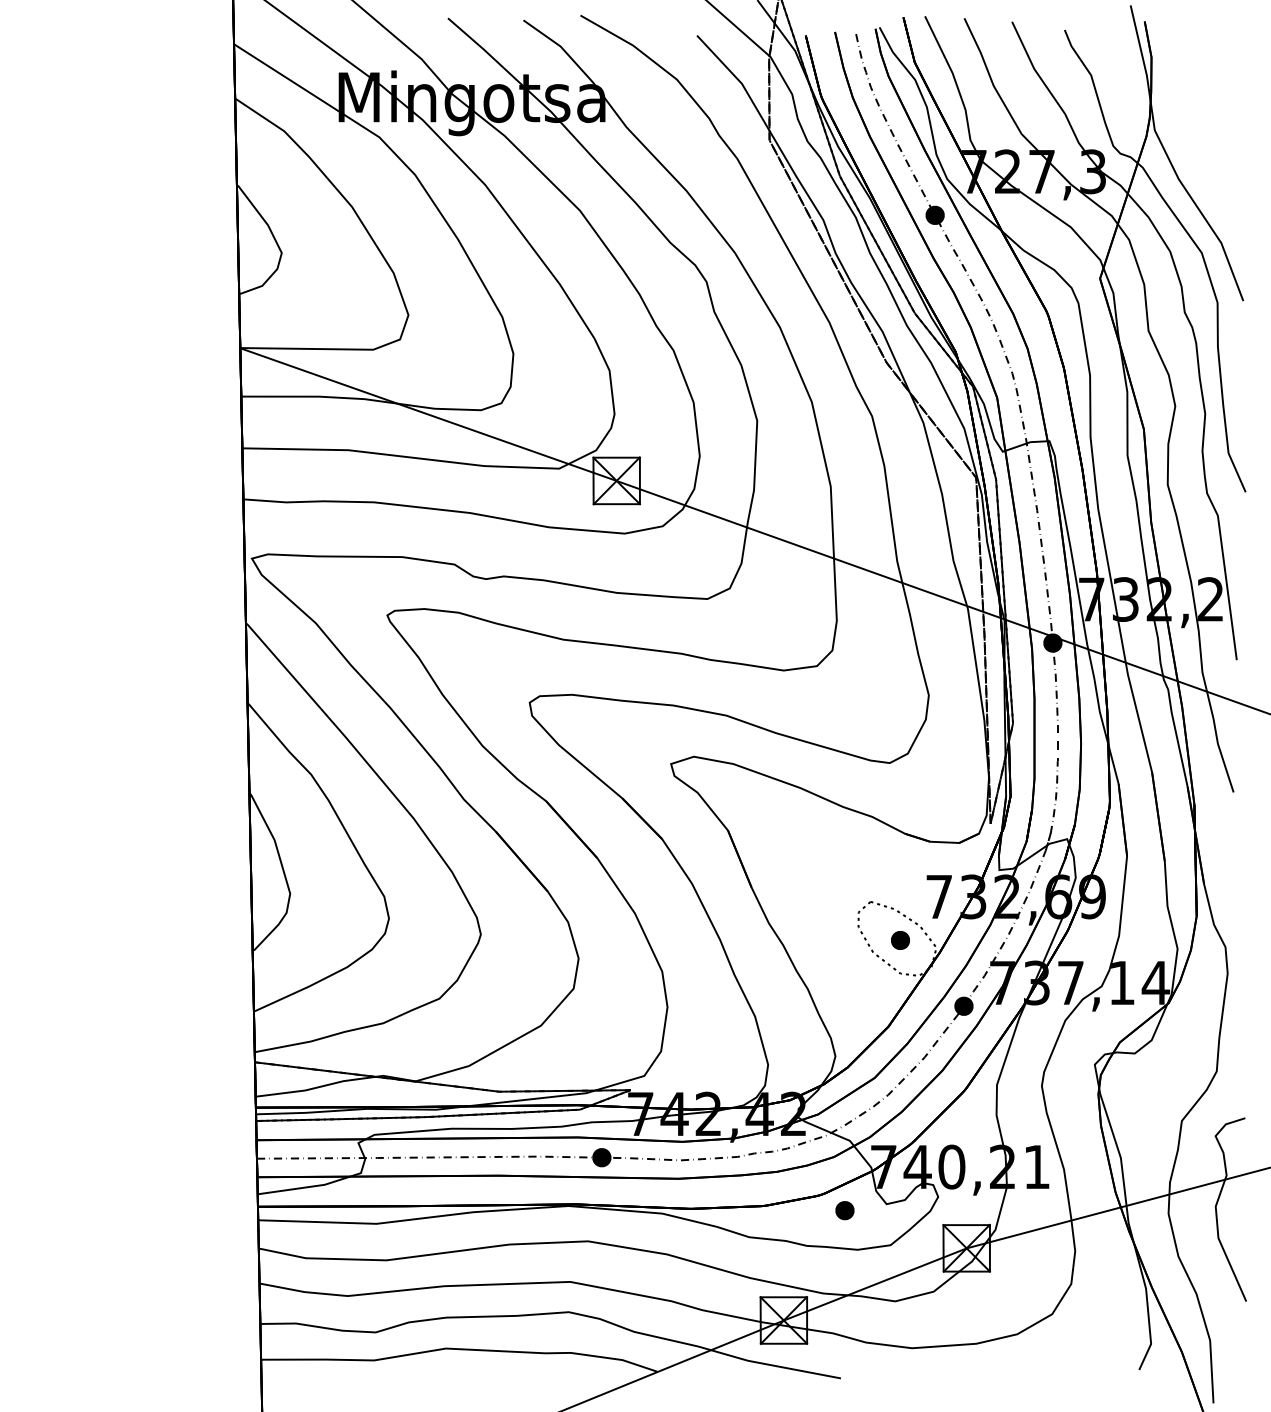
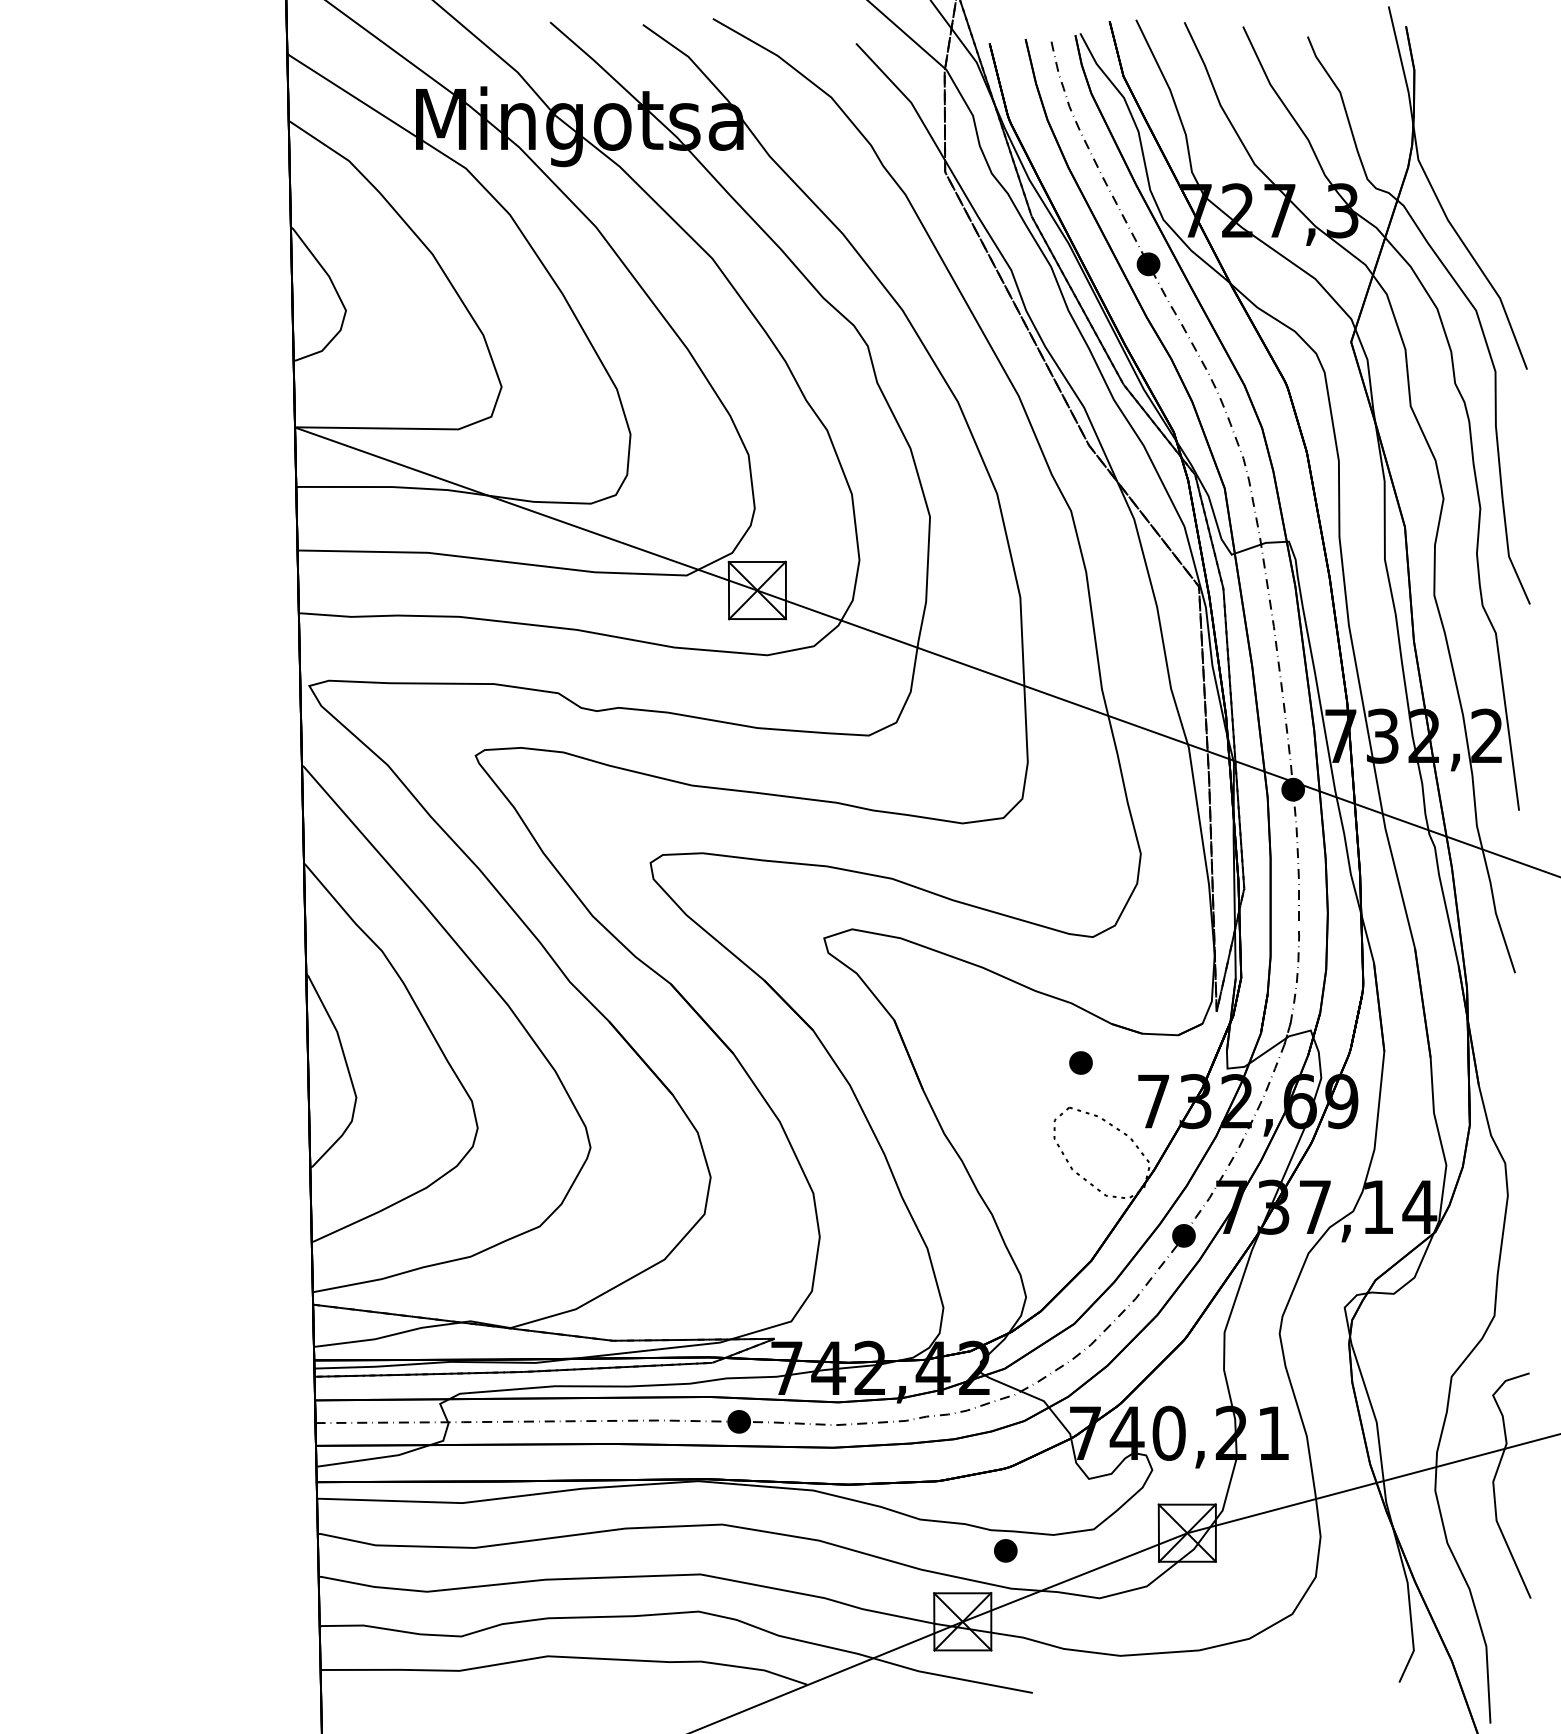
part: (900, 940) -> (1080, 1062), moved
part: (844, 1210) -> (1005, 1550), moved

